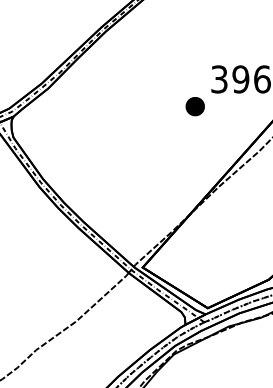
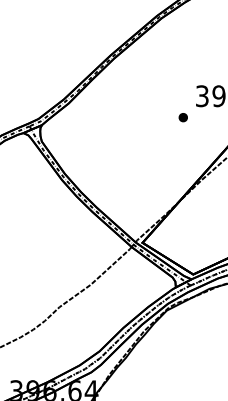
part: (194, 106) -> (182, 117), size x0.62

